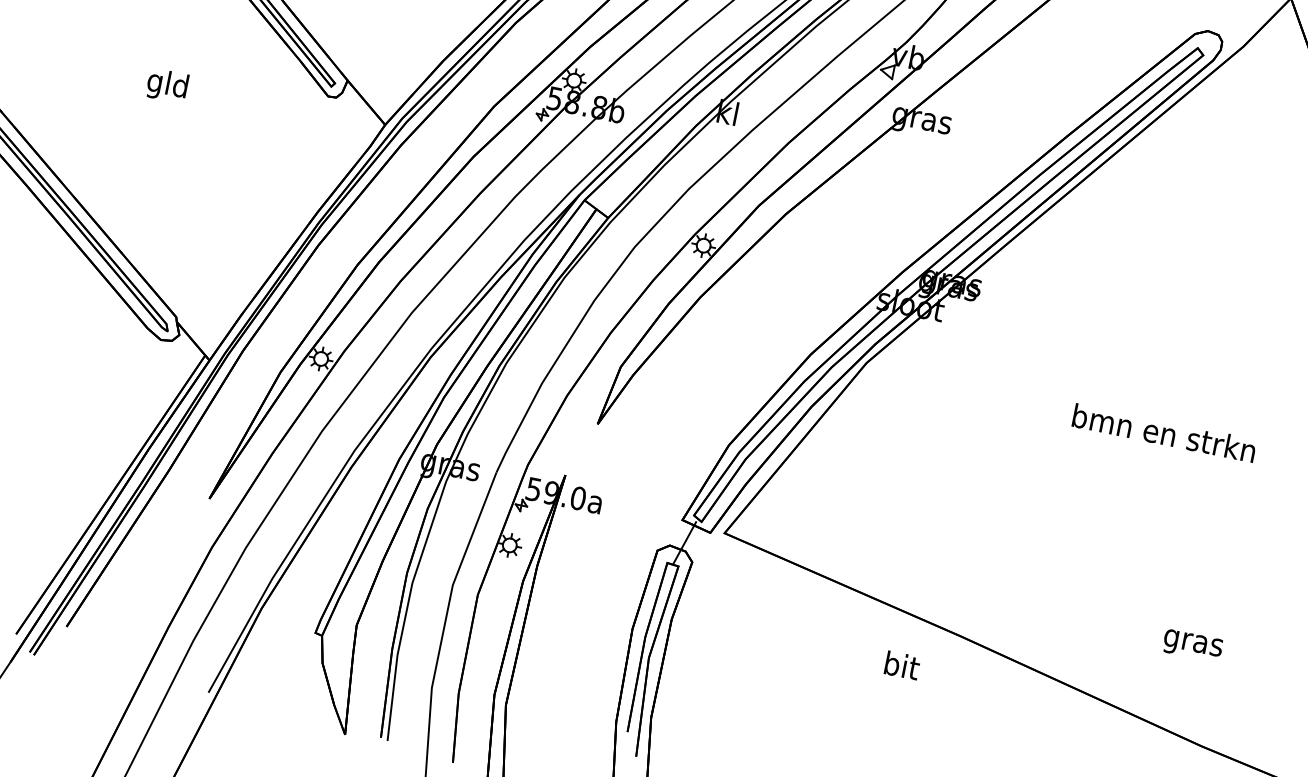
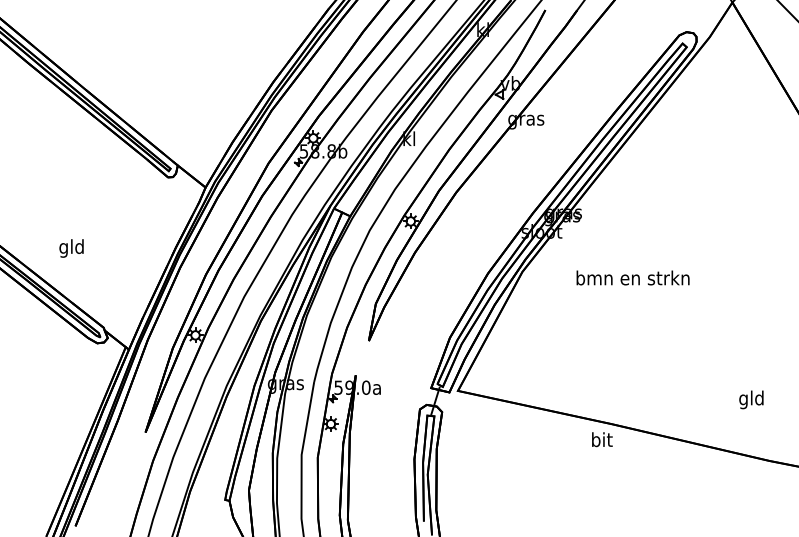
text: (167, 85) -> (71, 248), moved
text: (1163, 432) -> (632, 277), moved
text: (1193, 642) -> (751, 399), gras -> gld
text: (902, 665) -> (602, 439), moved

